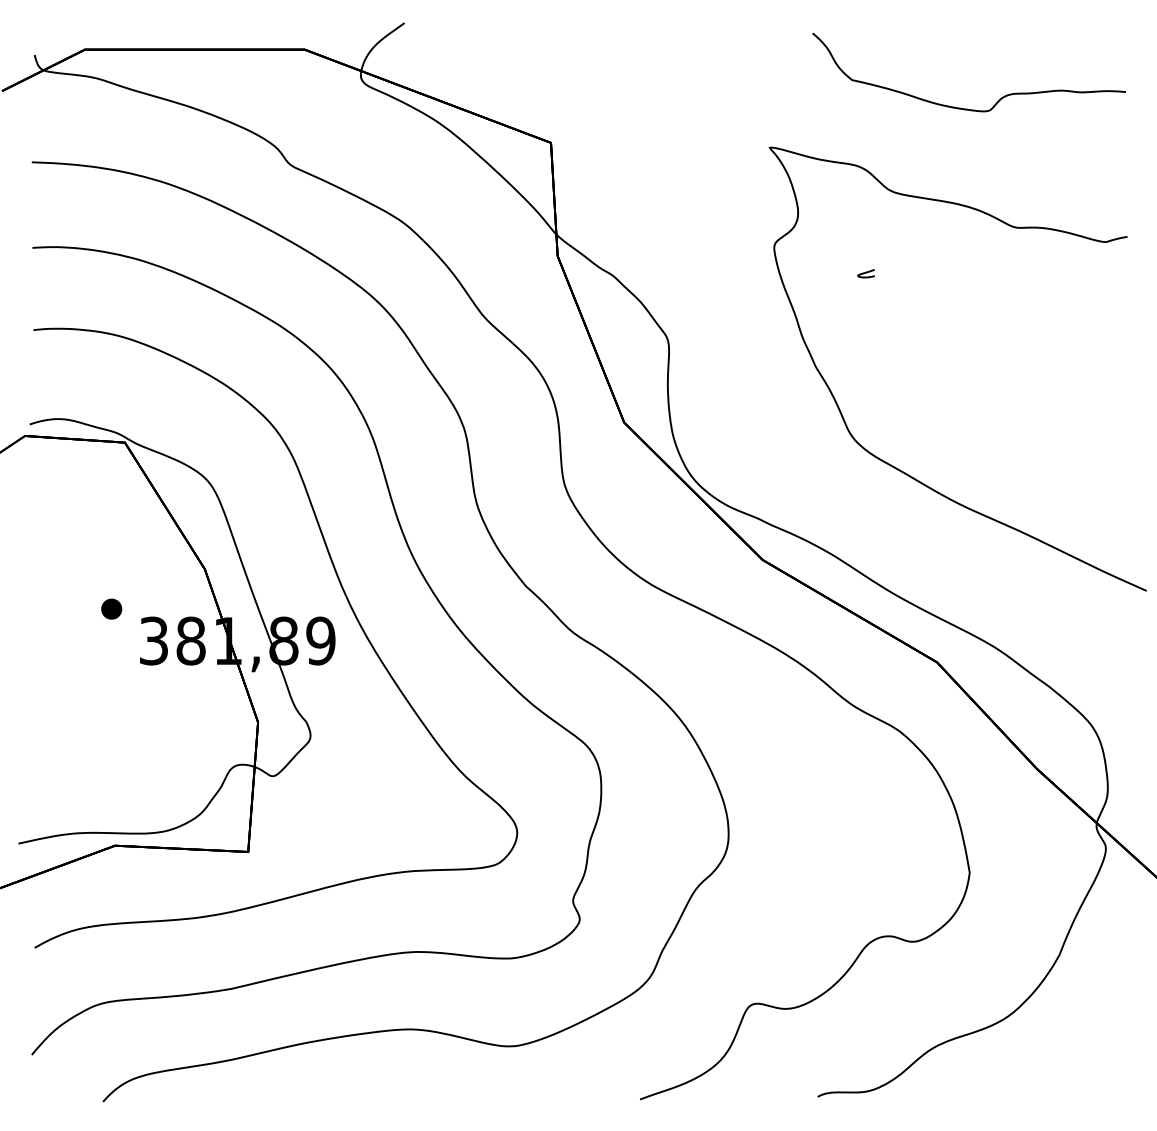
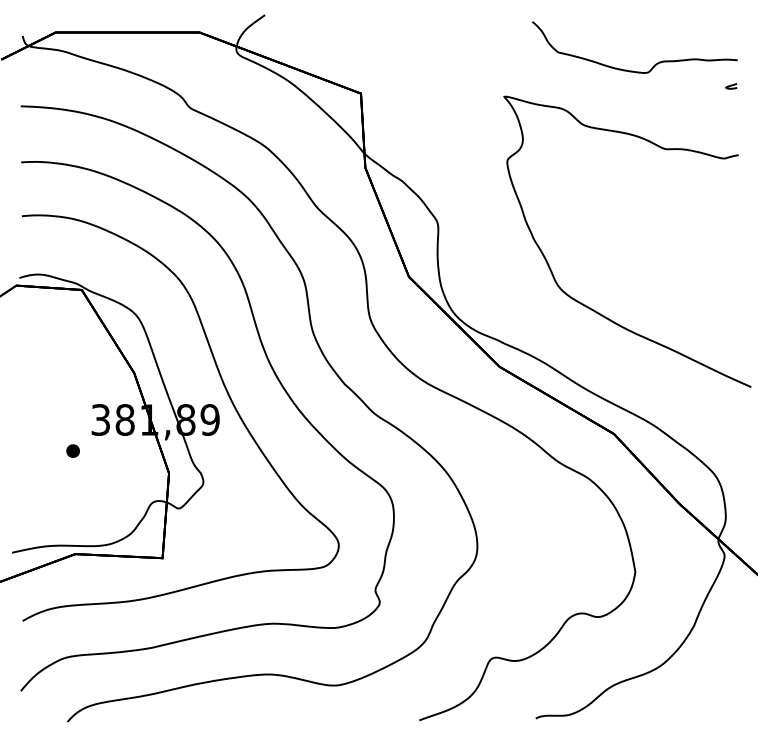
curve: (866, 273) -> (731, 86), moved
part: (110, 608) -> (72, 450), moved

